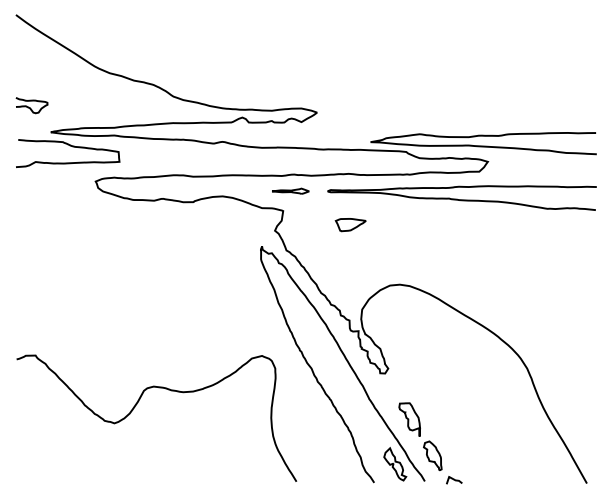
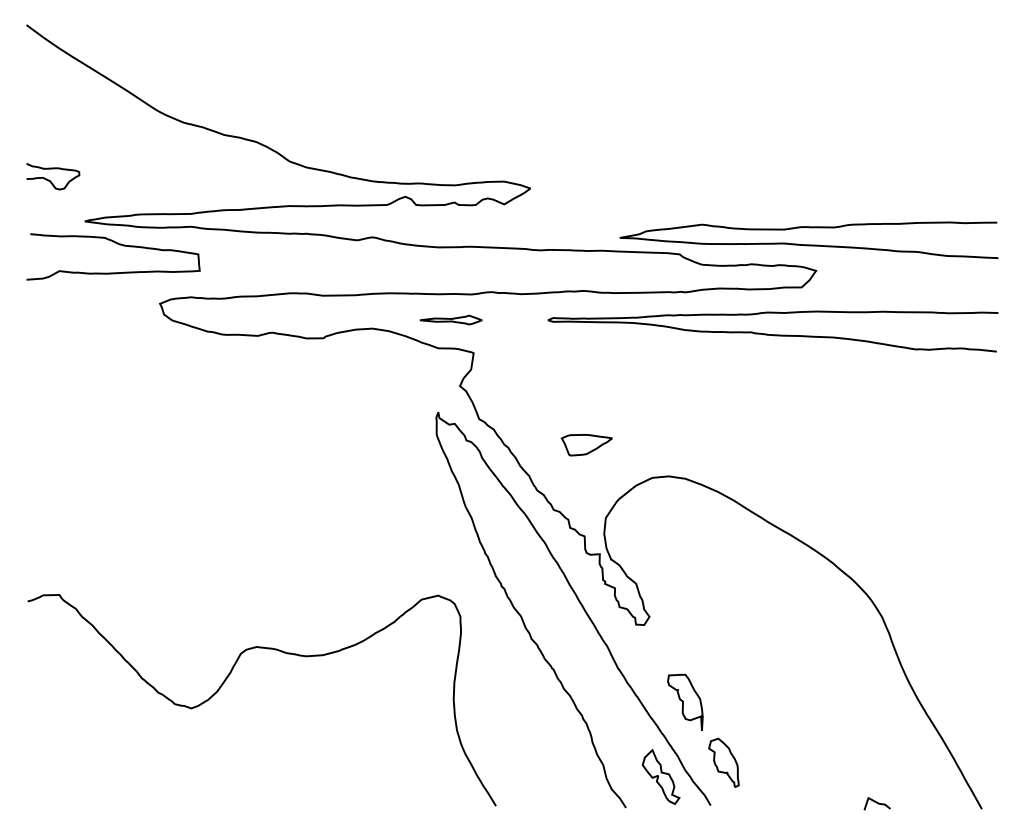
part: (290, 190) -> (450, 318), moved
part: (350, 225) -> (586, 445), moved
curve: (454, 480) -> (877, 804), moved

